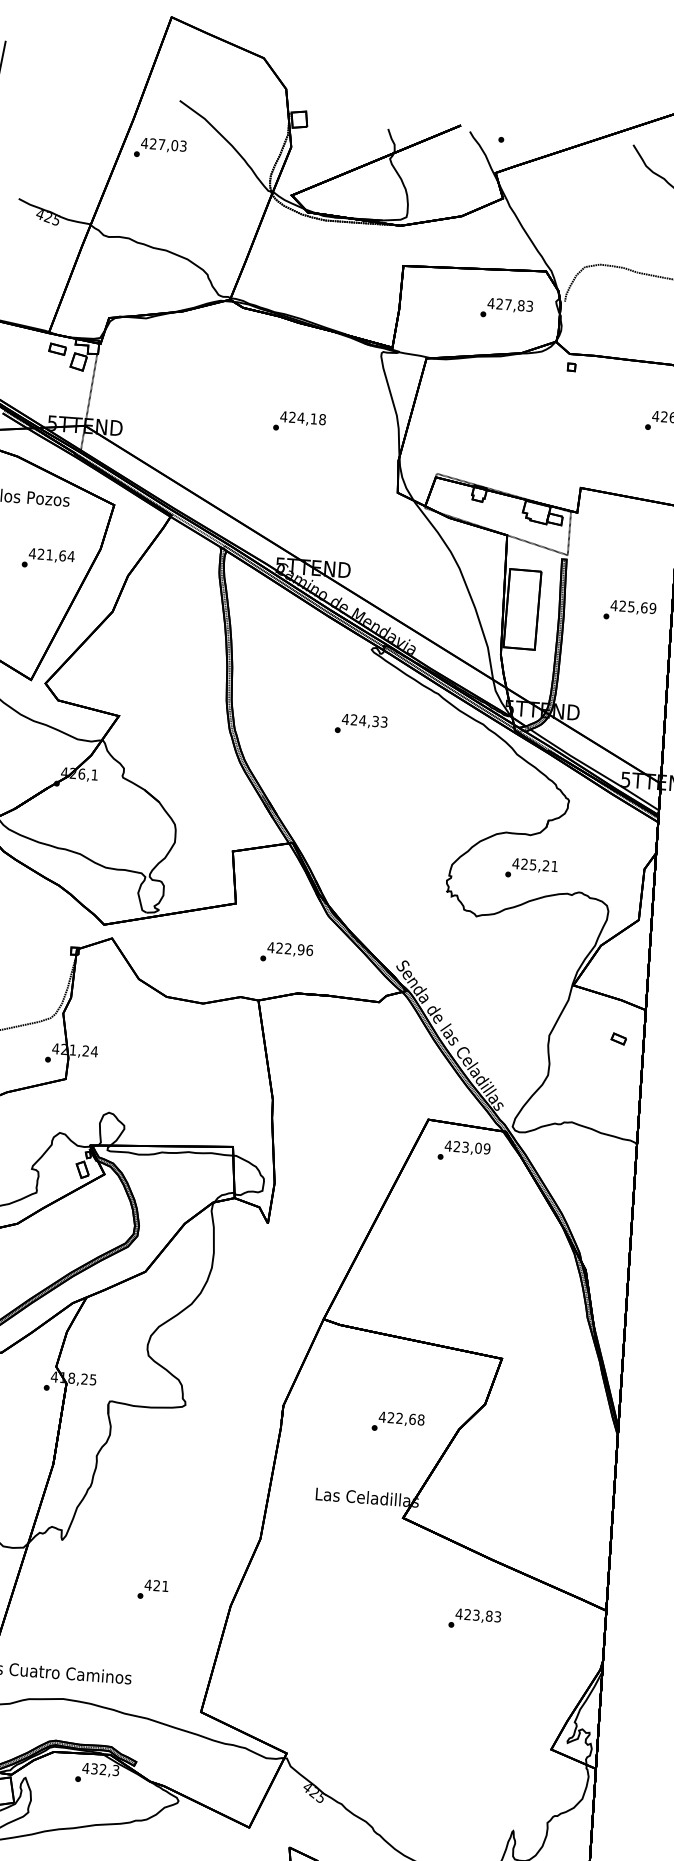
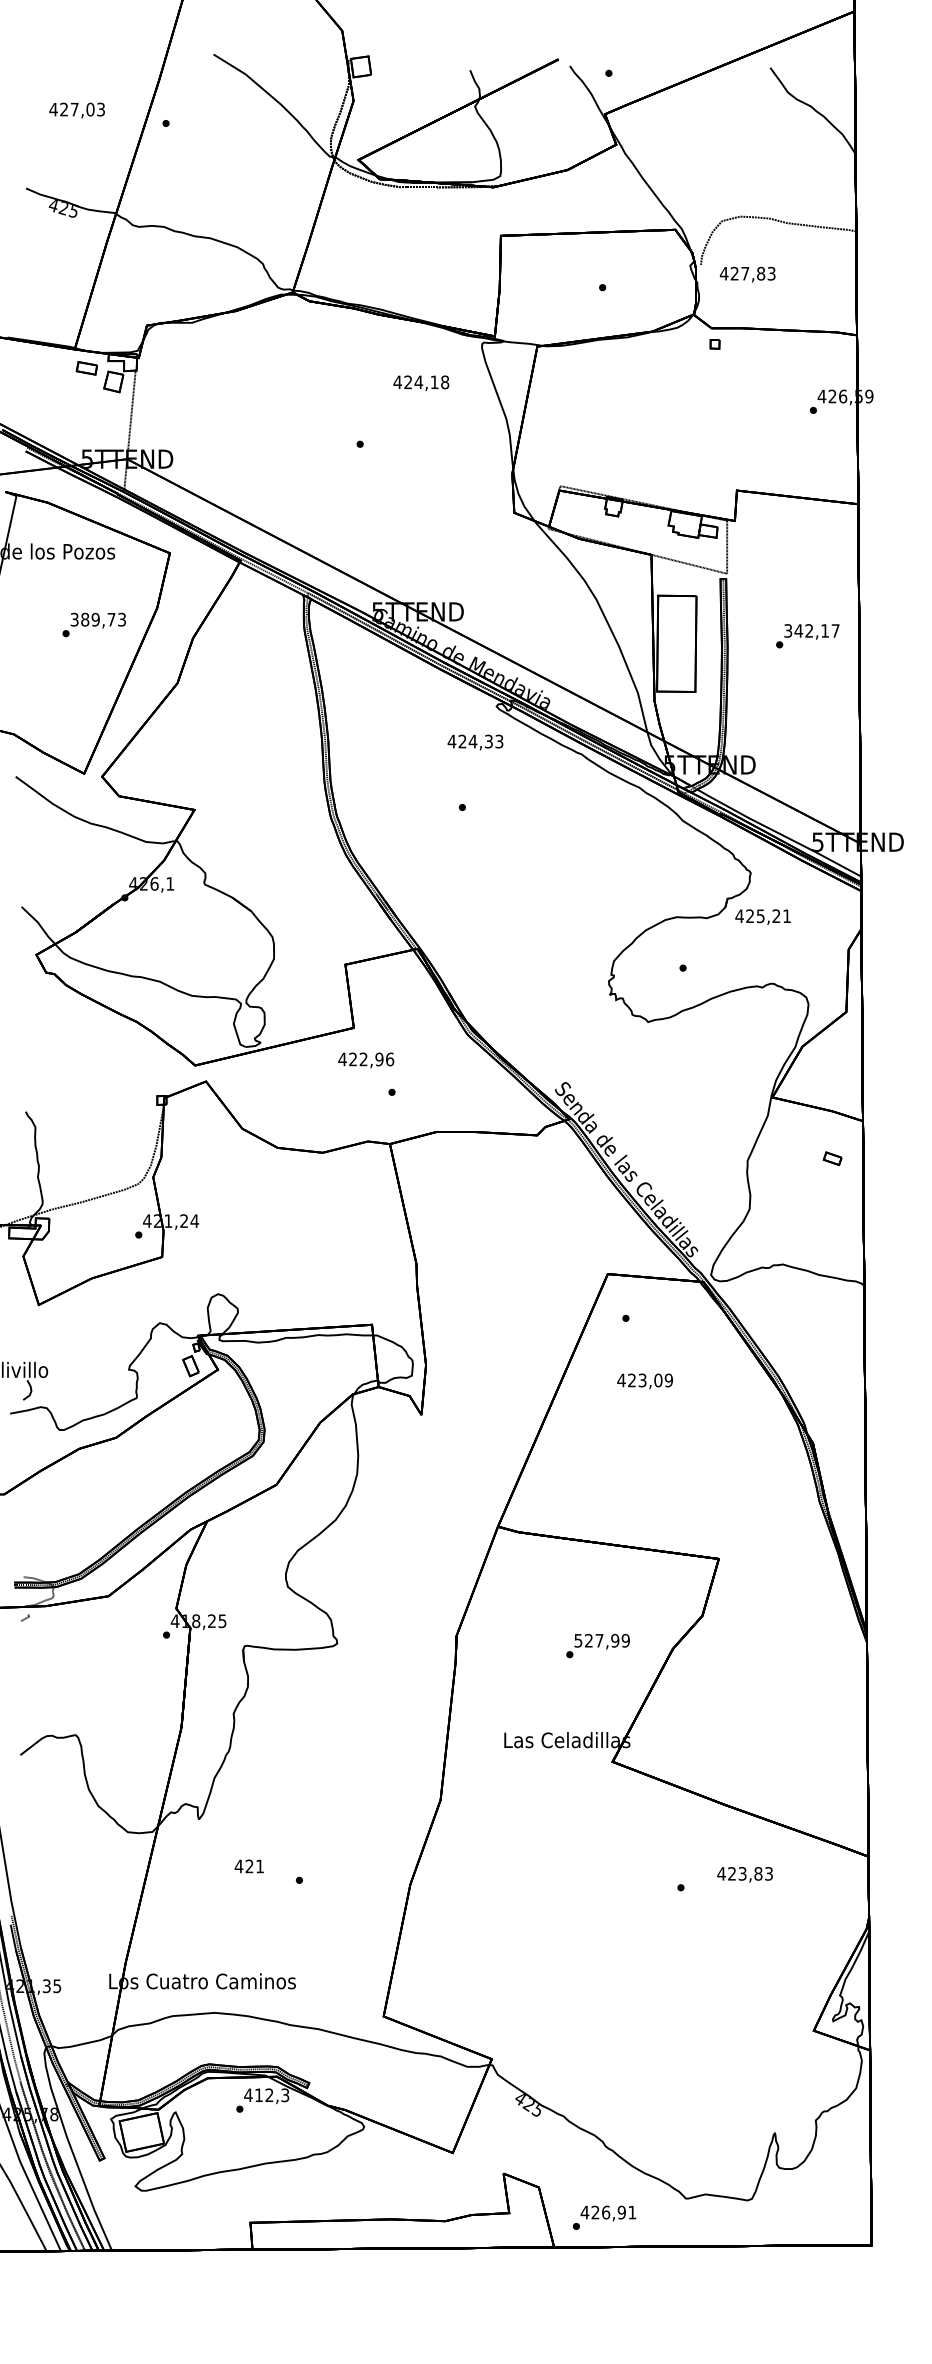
text: (163, 145) -> (76, 110), moved
text: (510, 305) -> (747, 274), moved
text: (303, 419) -> (421, 383), moved
text: (52, 554) -> (98, 619), 421,64 -> 389,73
text: (633, 606) -> (811, 630), 425,69 -> 342,17
text: (364, 721) -> (475, 742), moved
text: (534, 865) -> (762, 916), moved
text: (290, 949) -> (366, 1060), moved
text: (467, 1148) -> (644, 1381), moved
text: (401, 1418) -> (601, 1640), 422,68 -> 527,99
text: (156, 1585) -> (248, 1866), moved
text: (477, 1615) -> (744, 1874), moved
text: (94, 1769) -> (258, 2095), 432,3 -> 412,3

